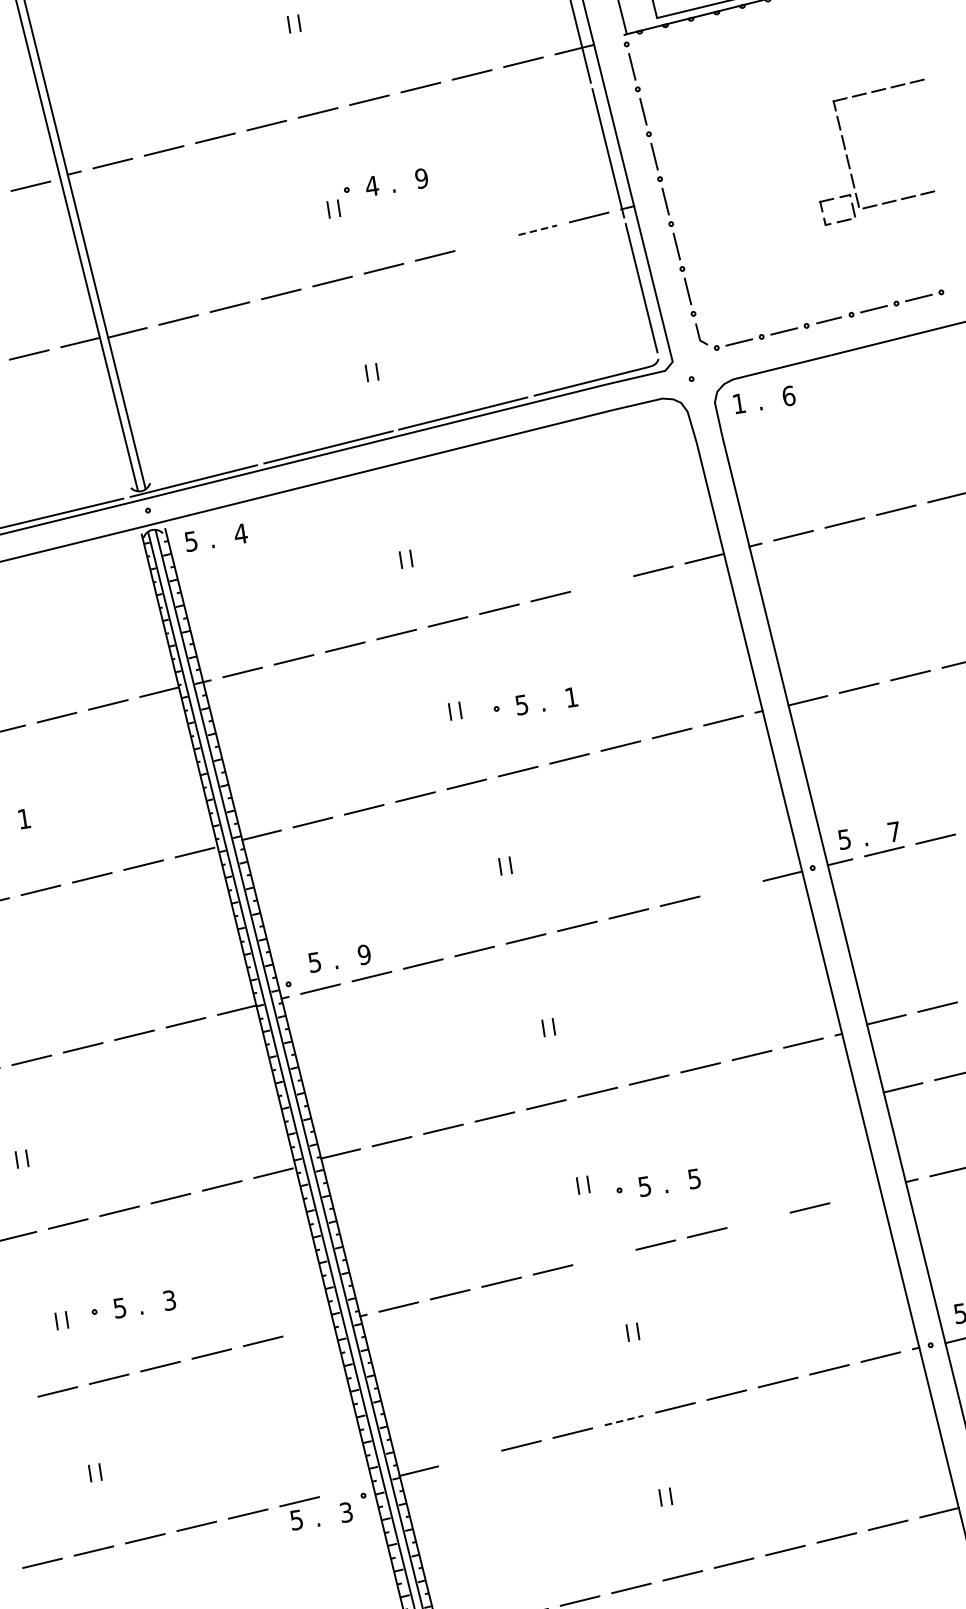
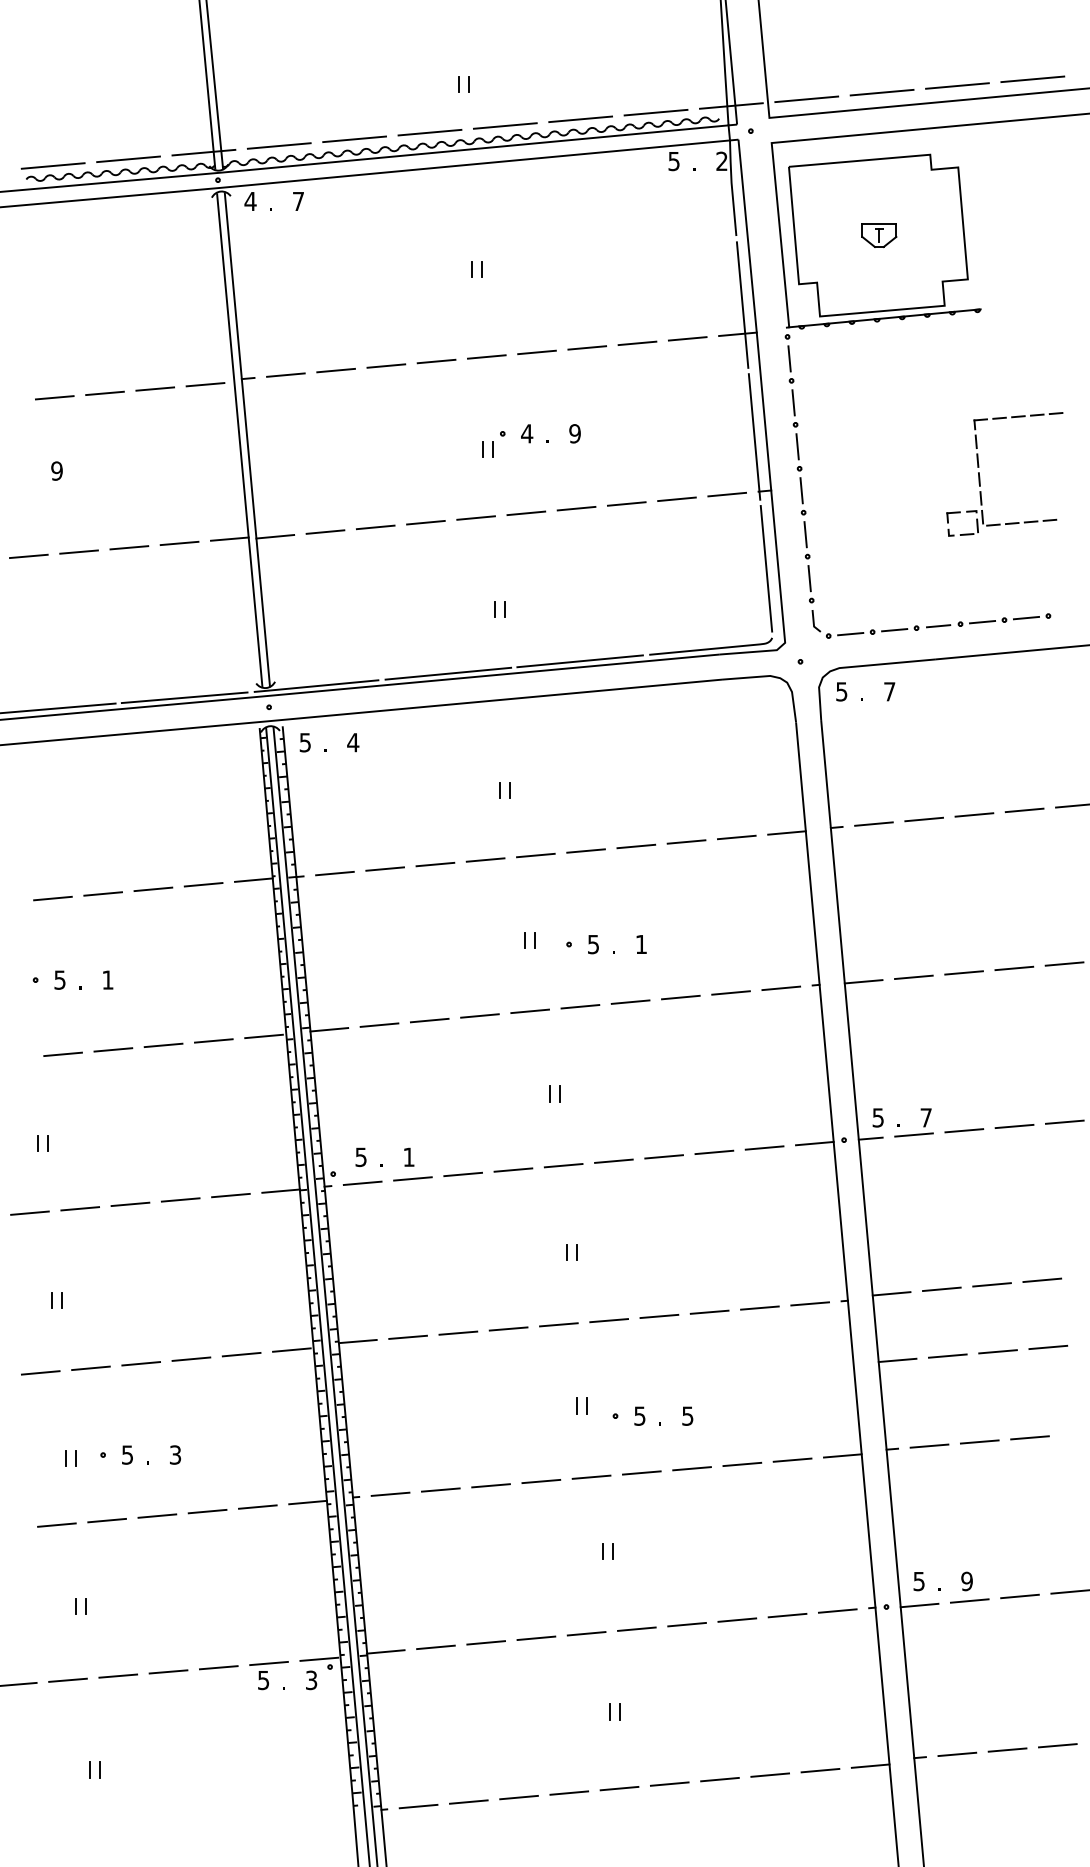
line: (537, 230) -> (676, 499), dashed -> solid
line: (486, 242) -> (626, 503), added
text: (788, 395) -> (889, 691), 6 -> 7
text: (738, 403) -> (841, 691), 1 -> 5
line: (601, 583) -> (686, 841), added
line: (731, 888) -> (764, 1147), added
text: (363, 955) -> (408, 1157), 9 -> 1
line: (861, 1195) -> (842, 1455), added
line: (758, 1220) -> (742, 1464), added
line: (604, 1256) -> (591, 1476), added
line: (313, 1328) -> (307, 1502), added
line: (623, 1420) -> (586, 1633), dashed -> solid
line: (469, 1458) -> (435, 1647), added
line: (351, 1488) -> (319, 1658), added

